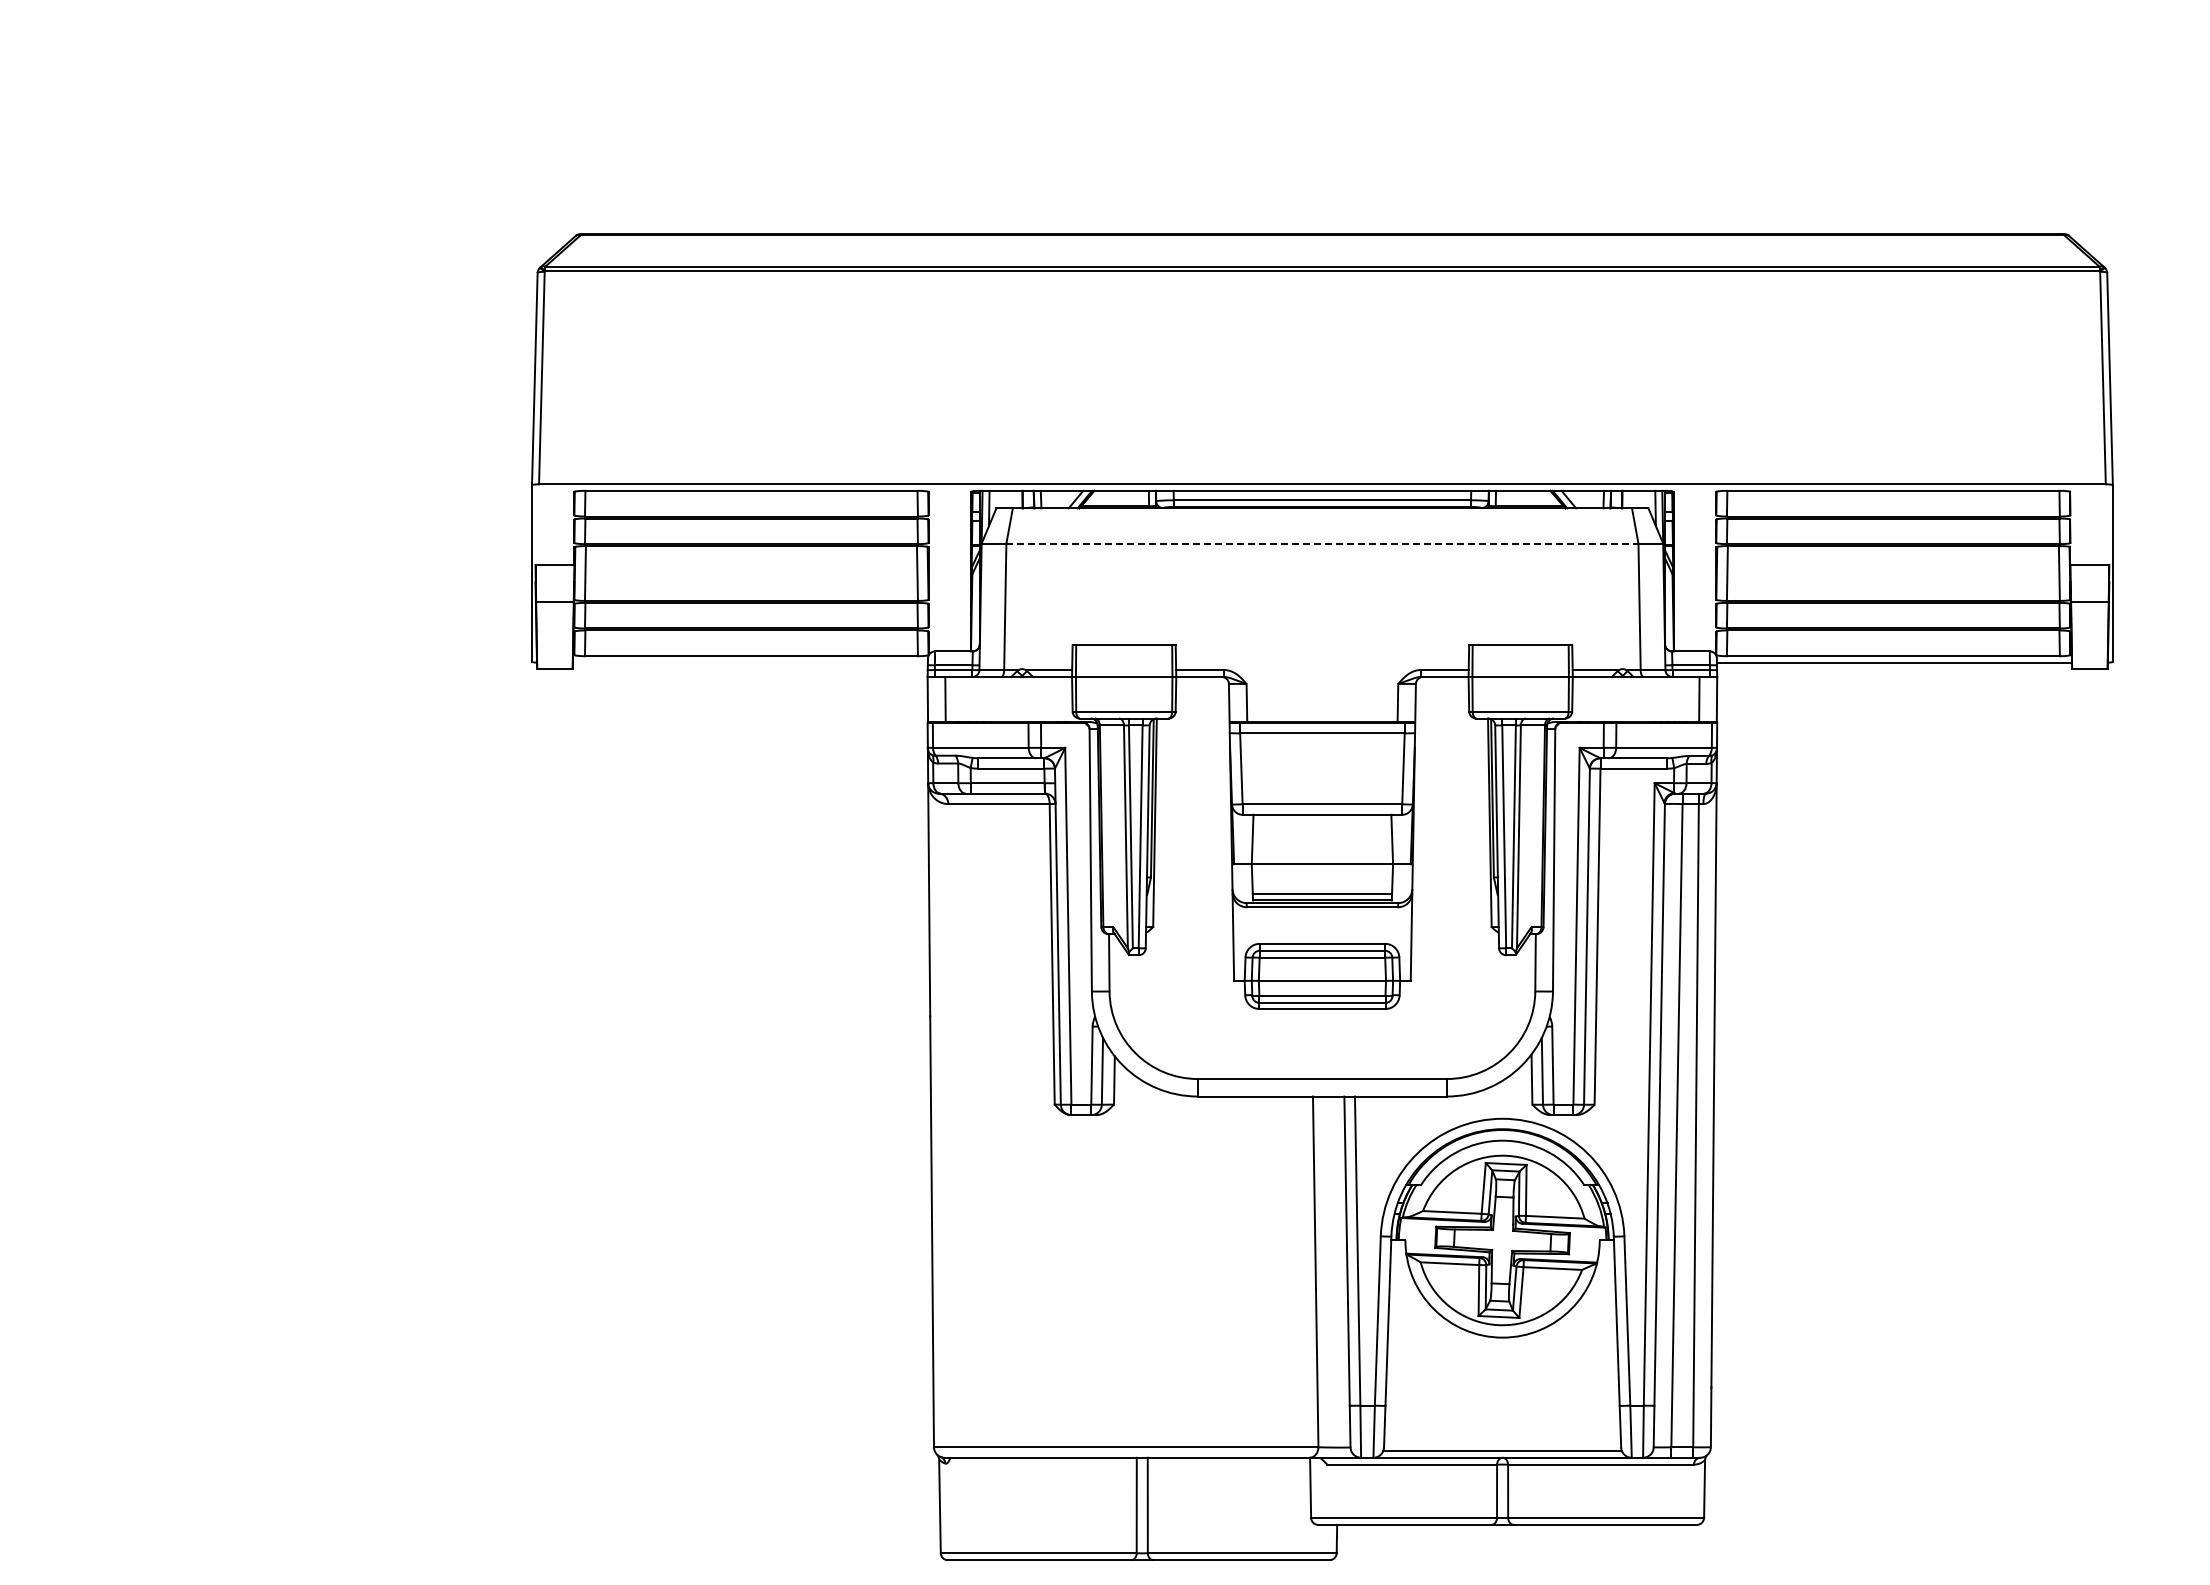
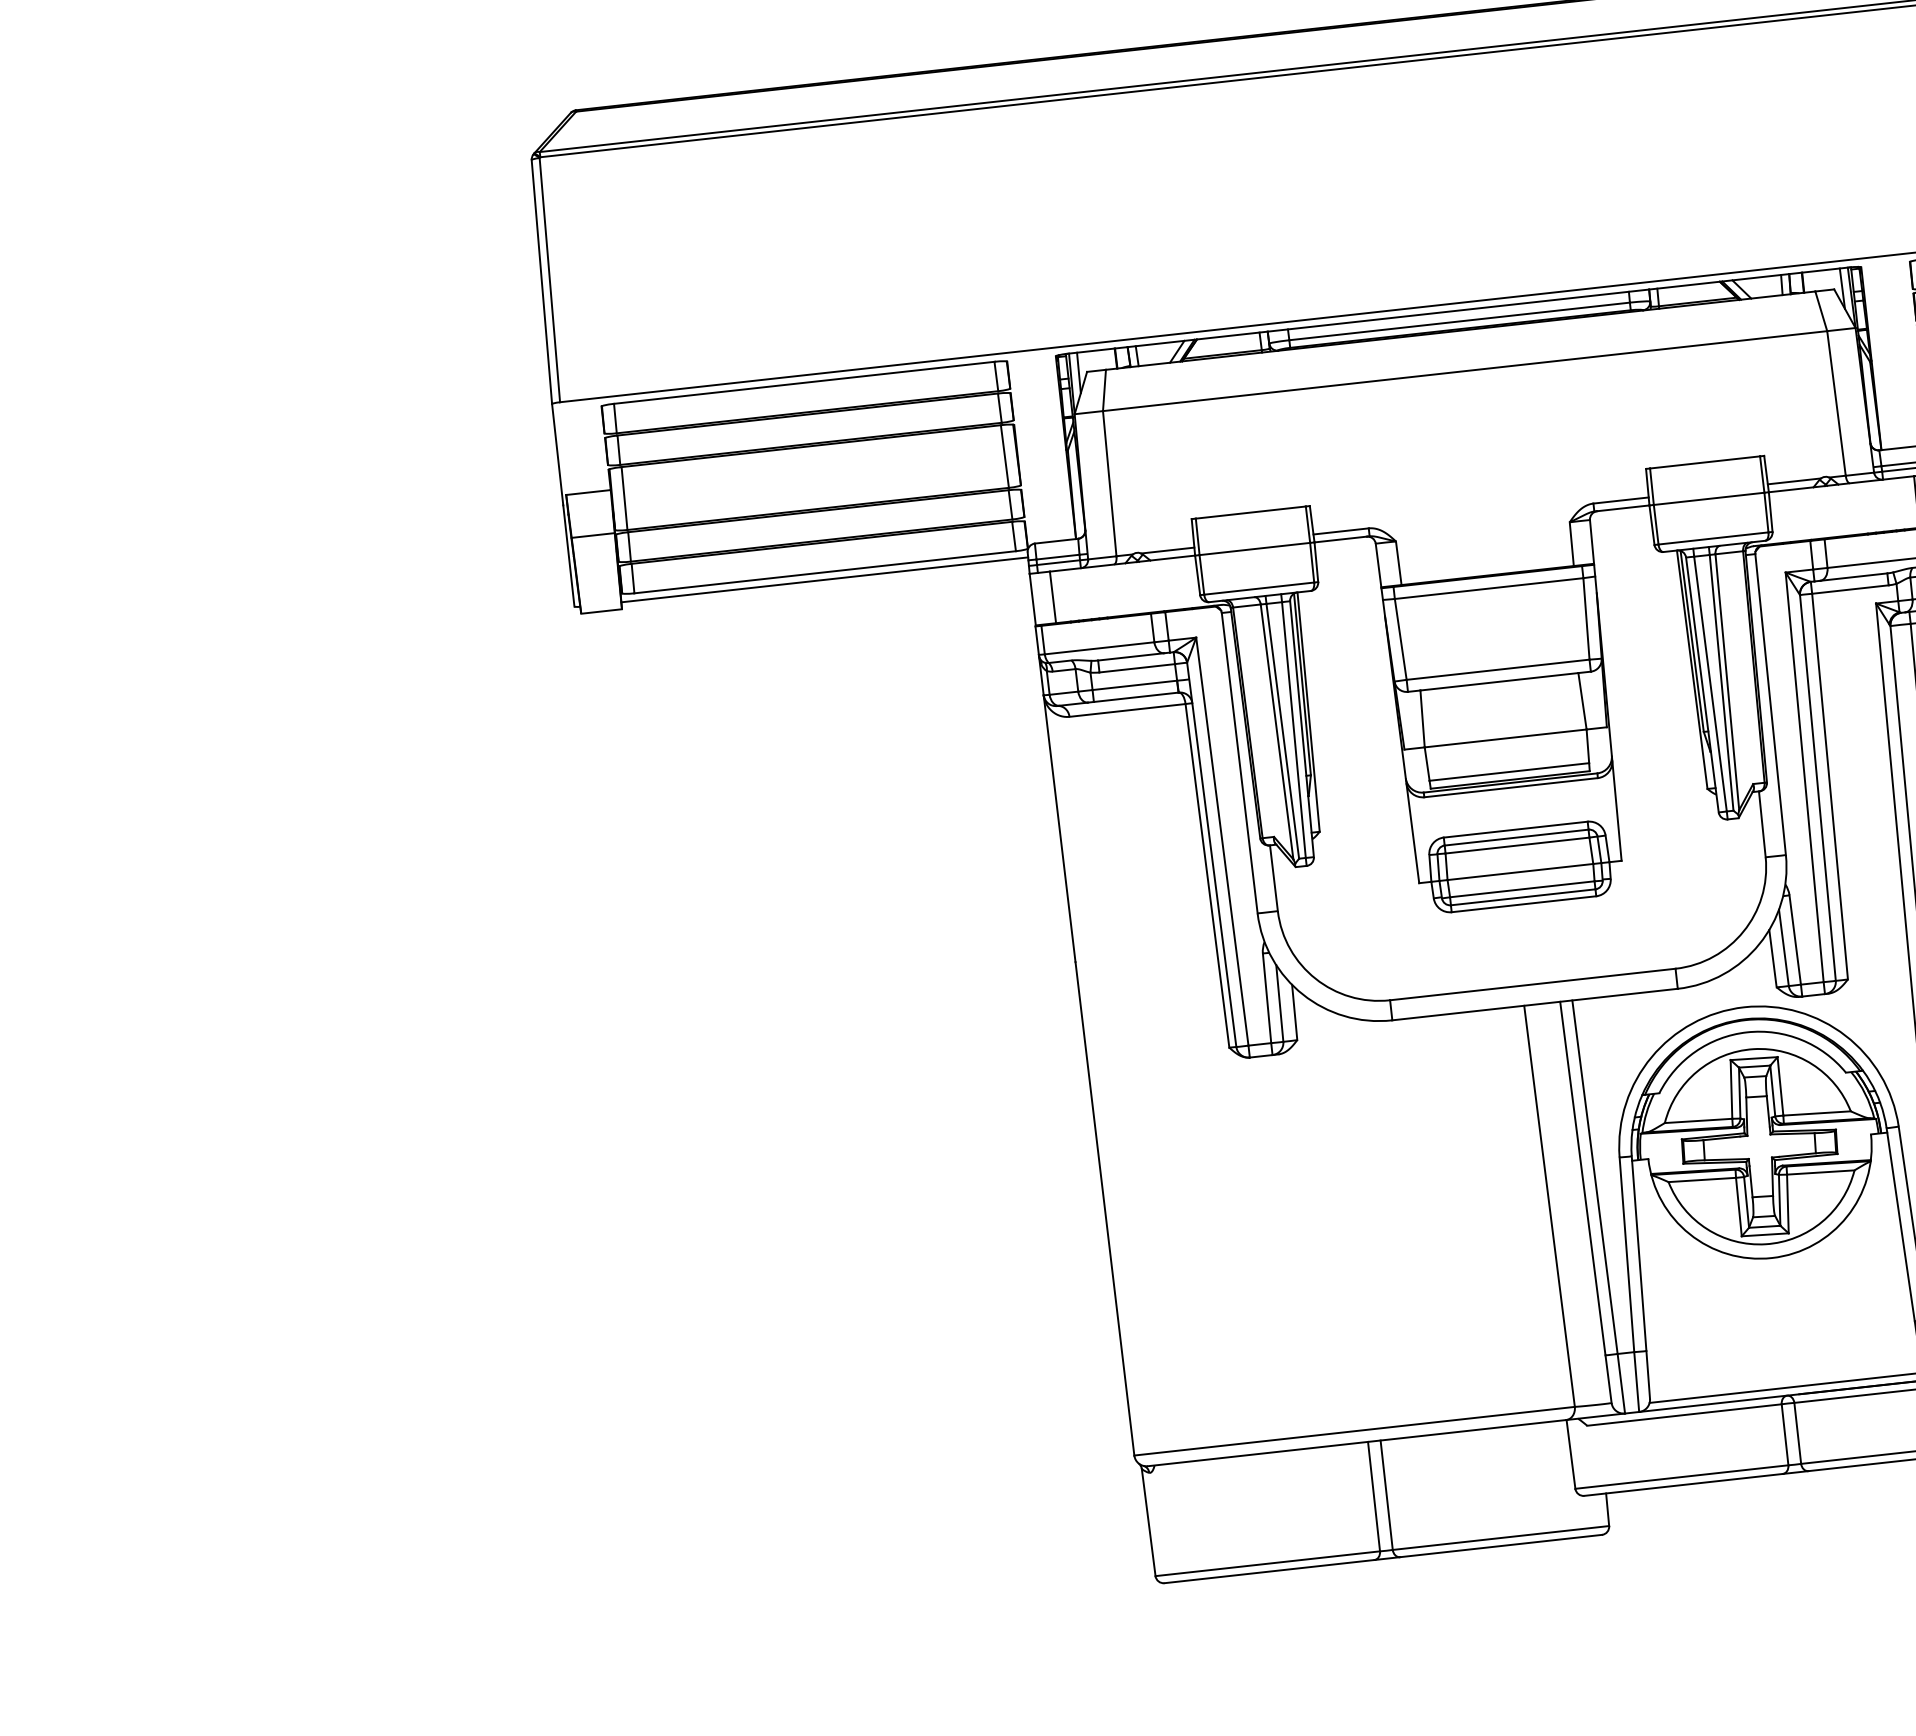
line: (1322, 543) -> (1465, 370), dashed -> solid
line: (749, 662) -> (823, 579), added

